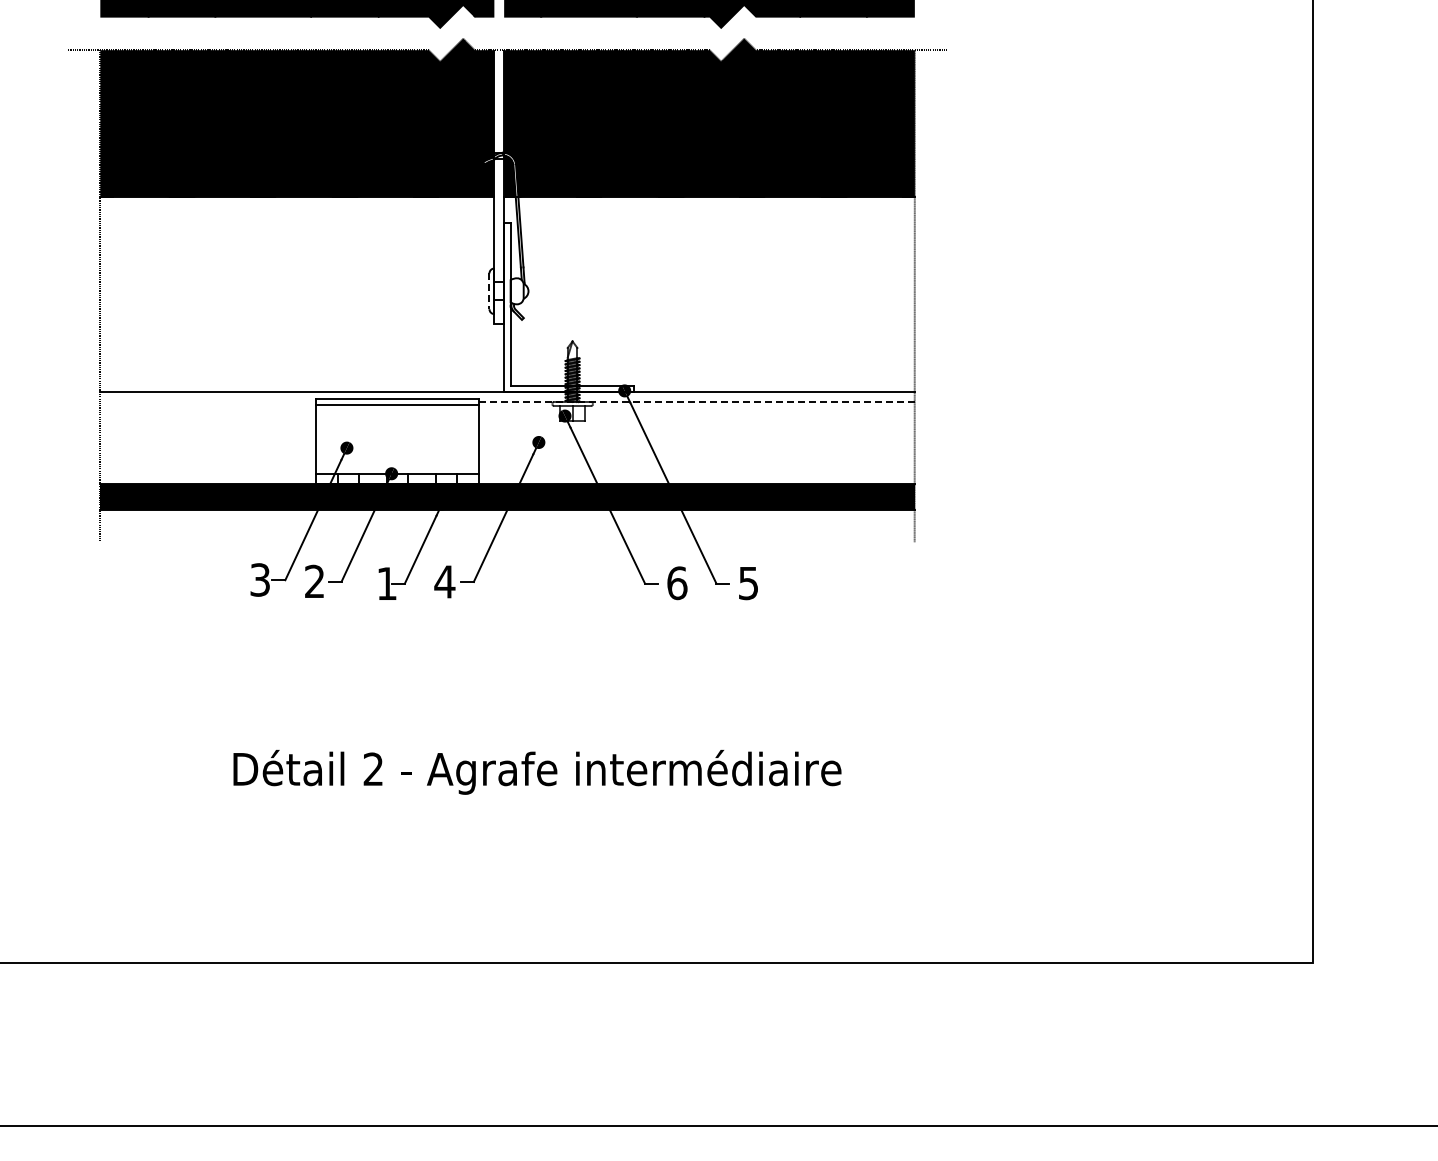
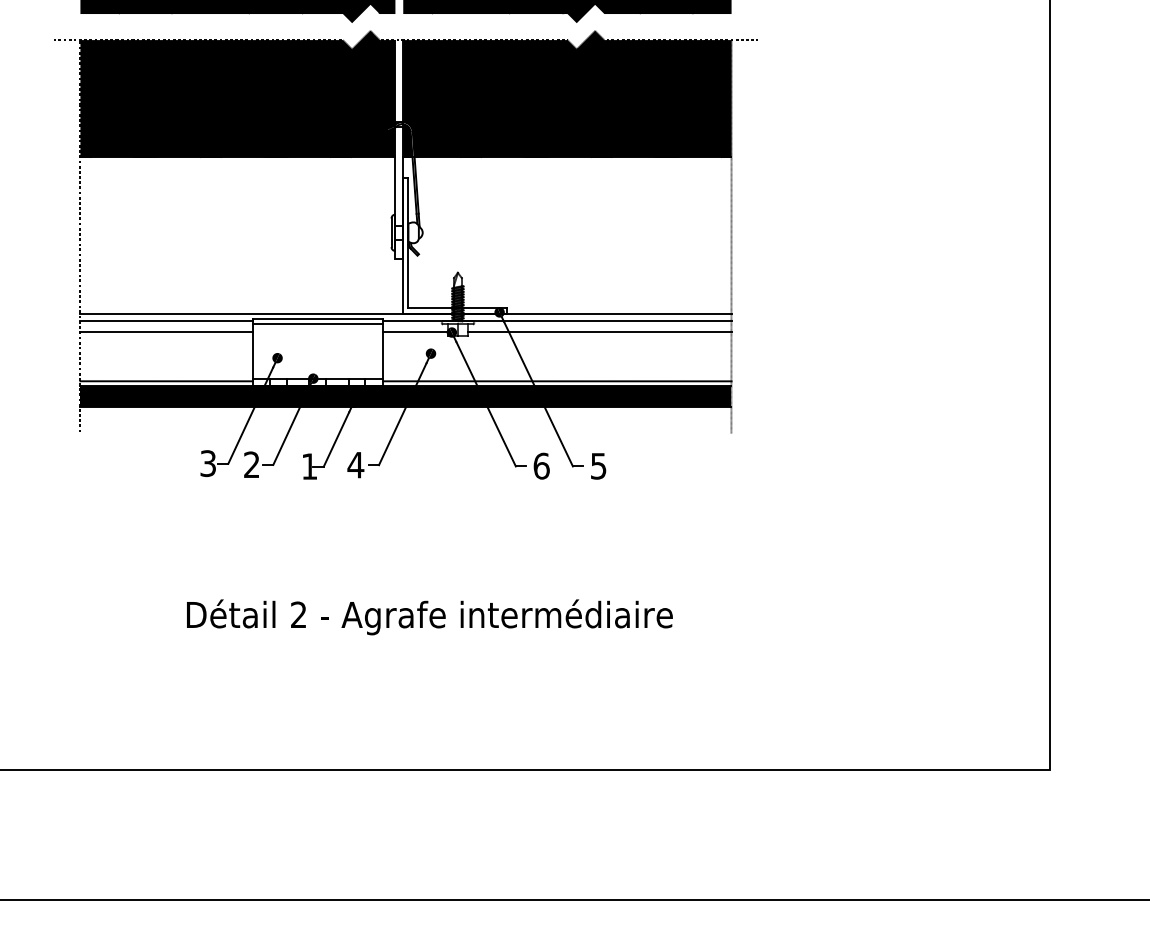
line: (489, 291) -> (391, 232), dashed -> solid
line: (207, 402) -> (166, 321), added
line: (696, 402) -> (557, 321), dashed -> solid
line: (207, 415) -> (166, 332), added
line: (518, 415) -> (414, 332), added
line: (749, 415) -> (599, 332), added
line: (207, 477) -> (166, 381), added
line: (696, 477) -> (557, 381), added

